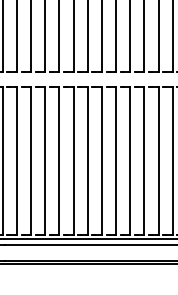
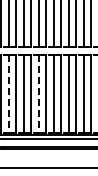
line: (16, 161) -> (8, 94), solid -> dashed
line: (73, 161) -> (38, 94), solid -> dashed

